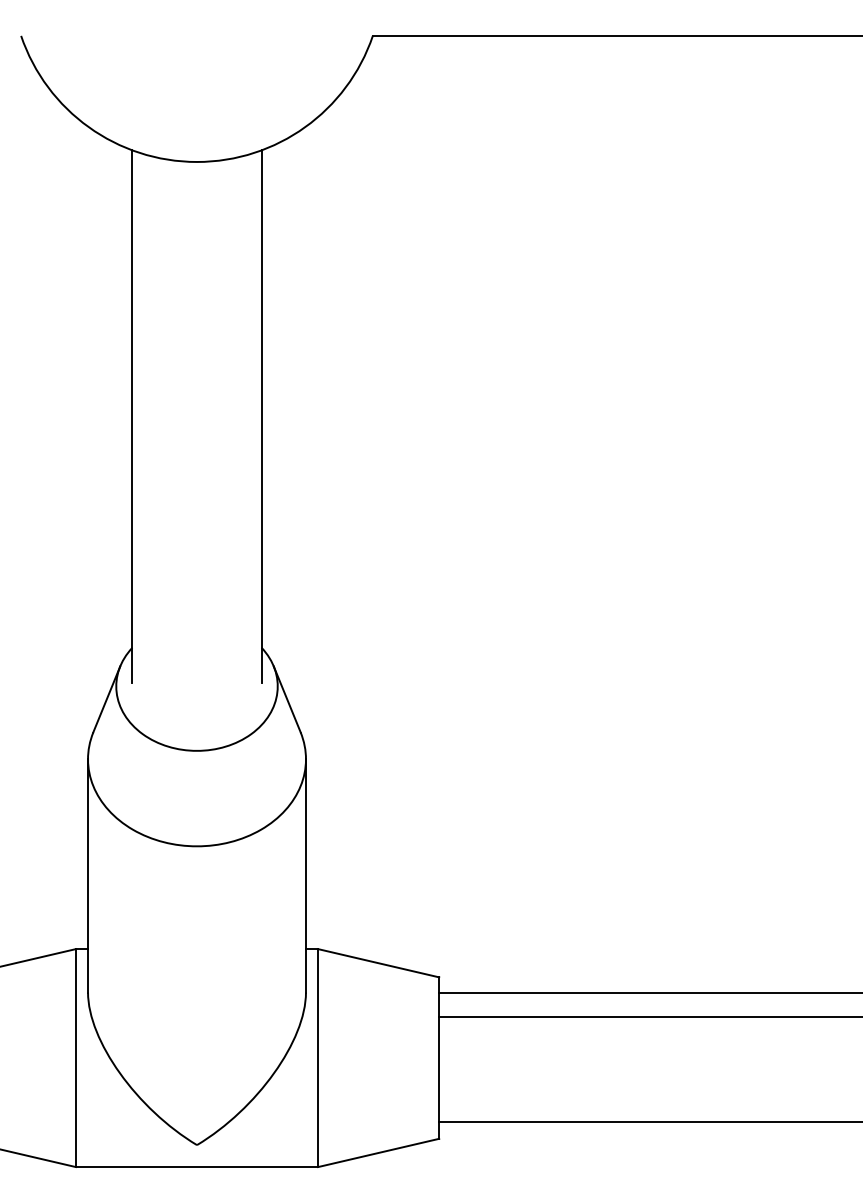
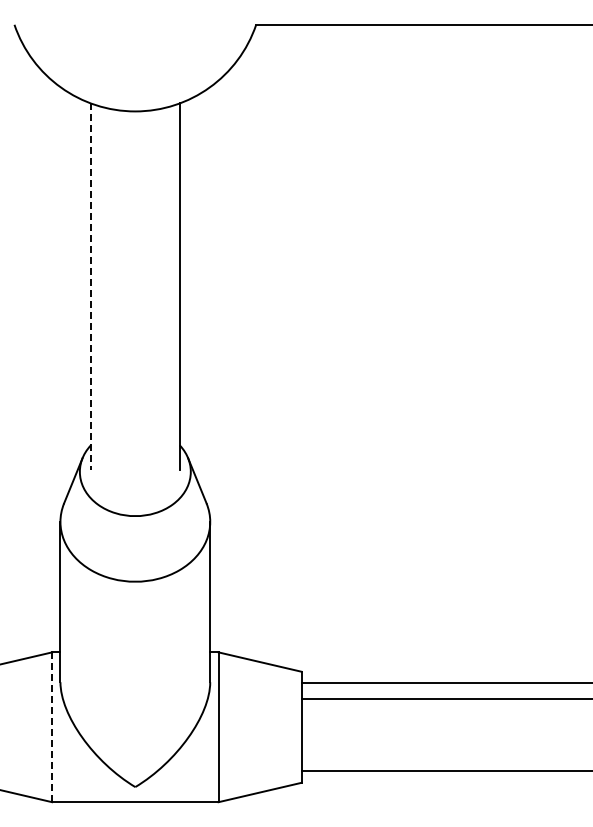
line: (131, 416) -> (90, 286), solid -> dashed
line: (76, 1058) -> (52, 727), solid -> dashed

